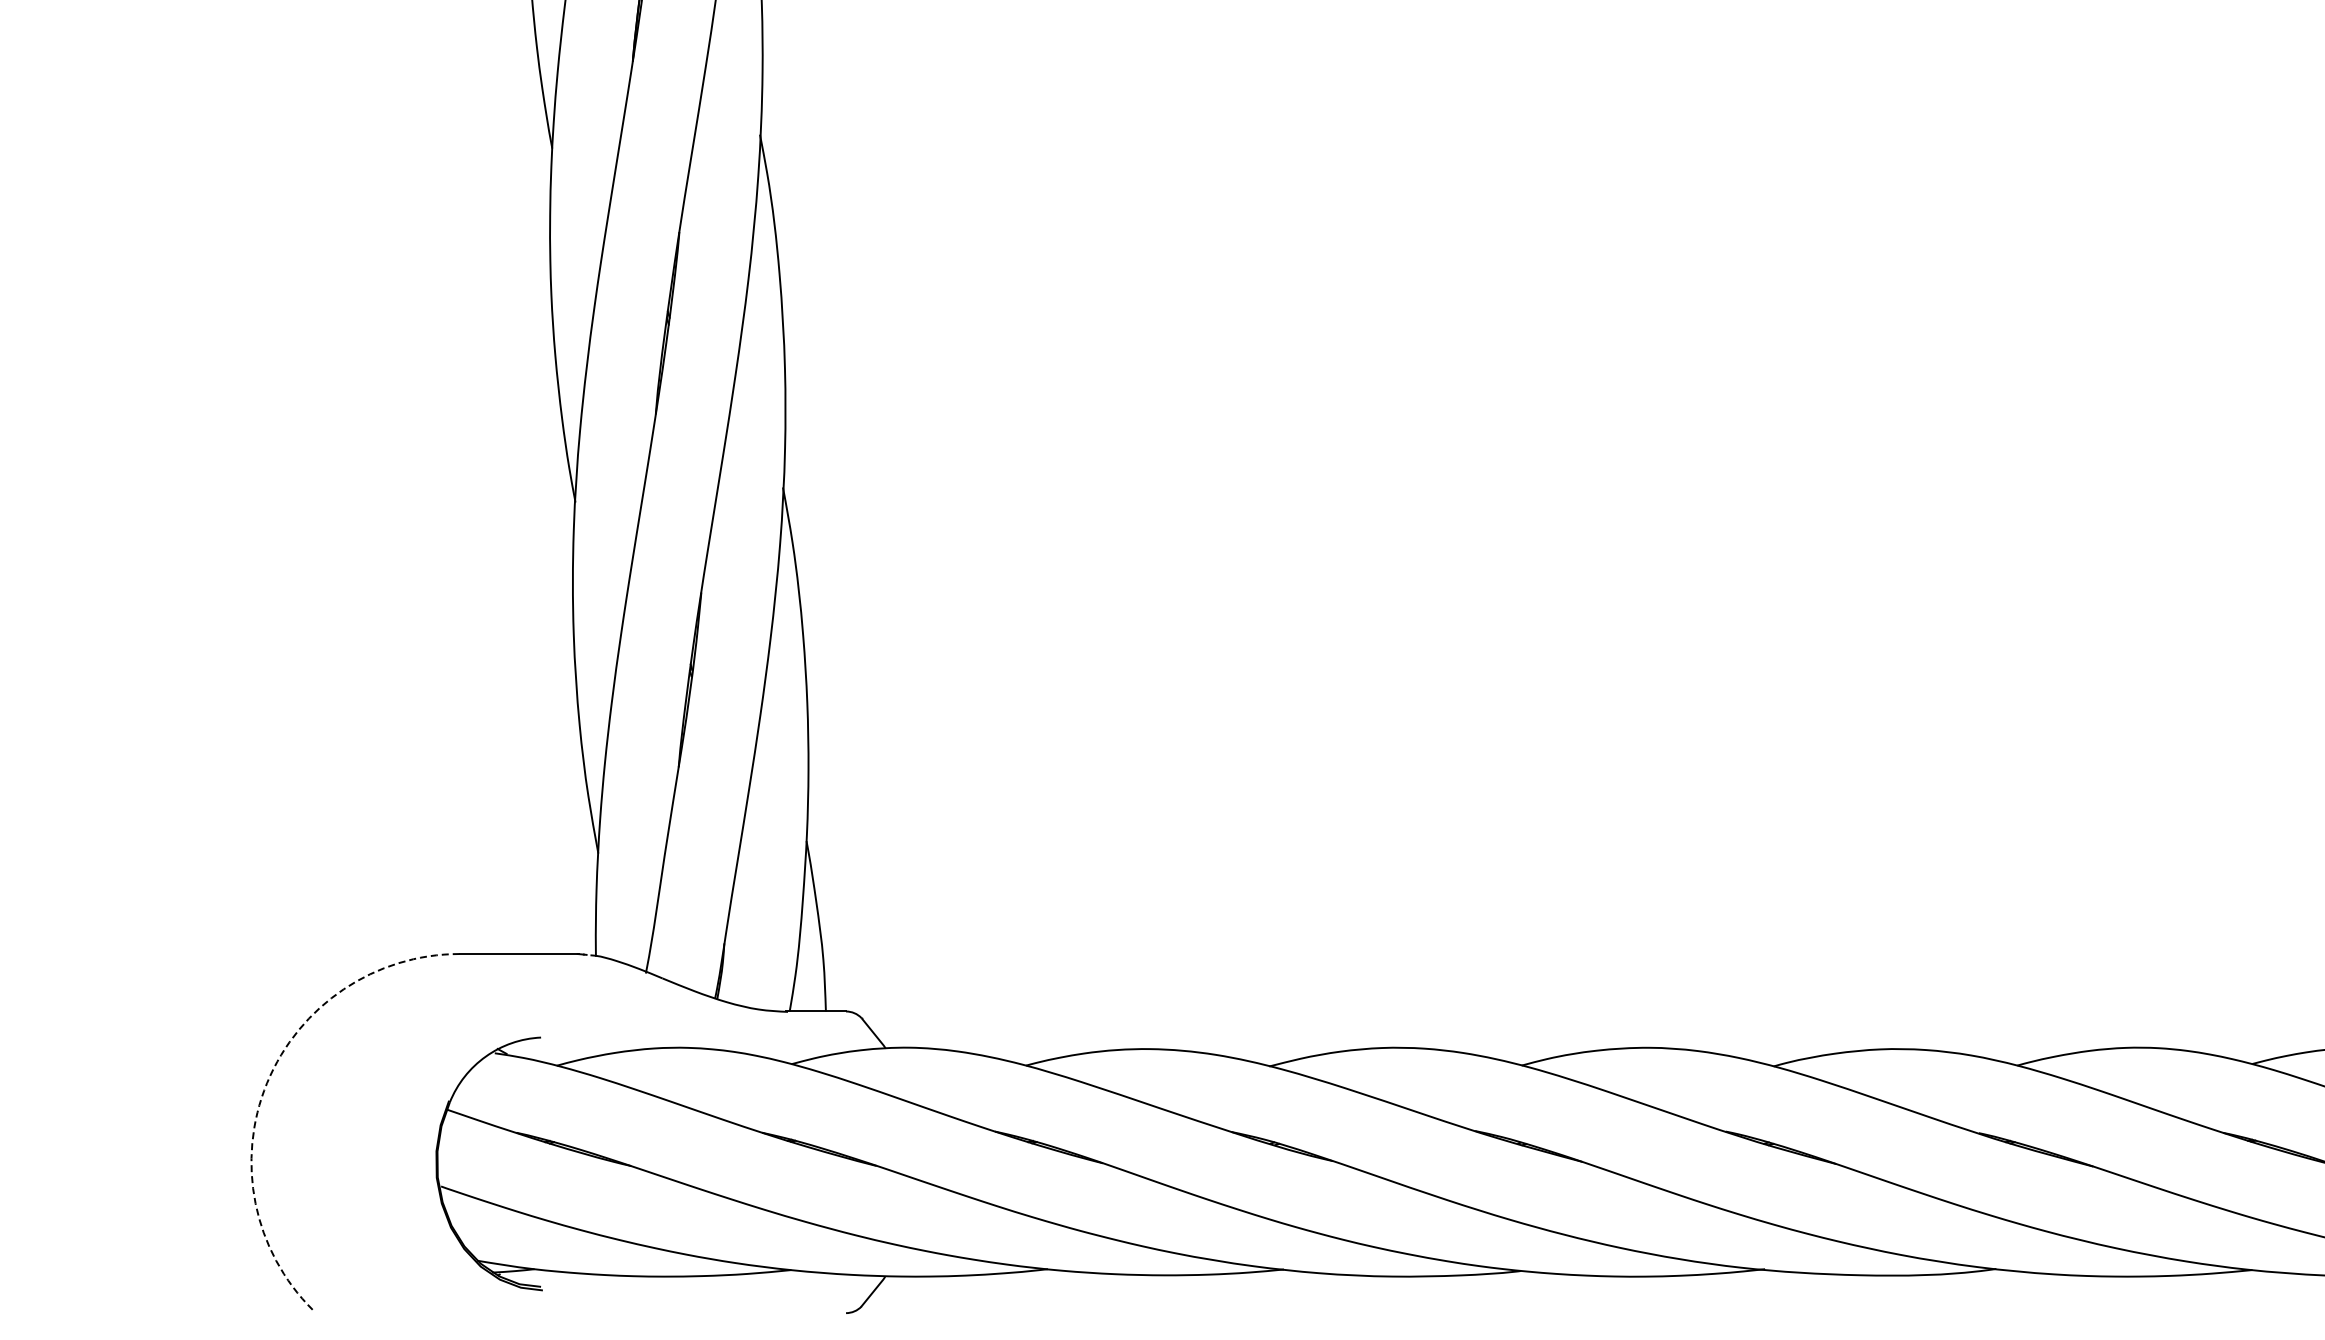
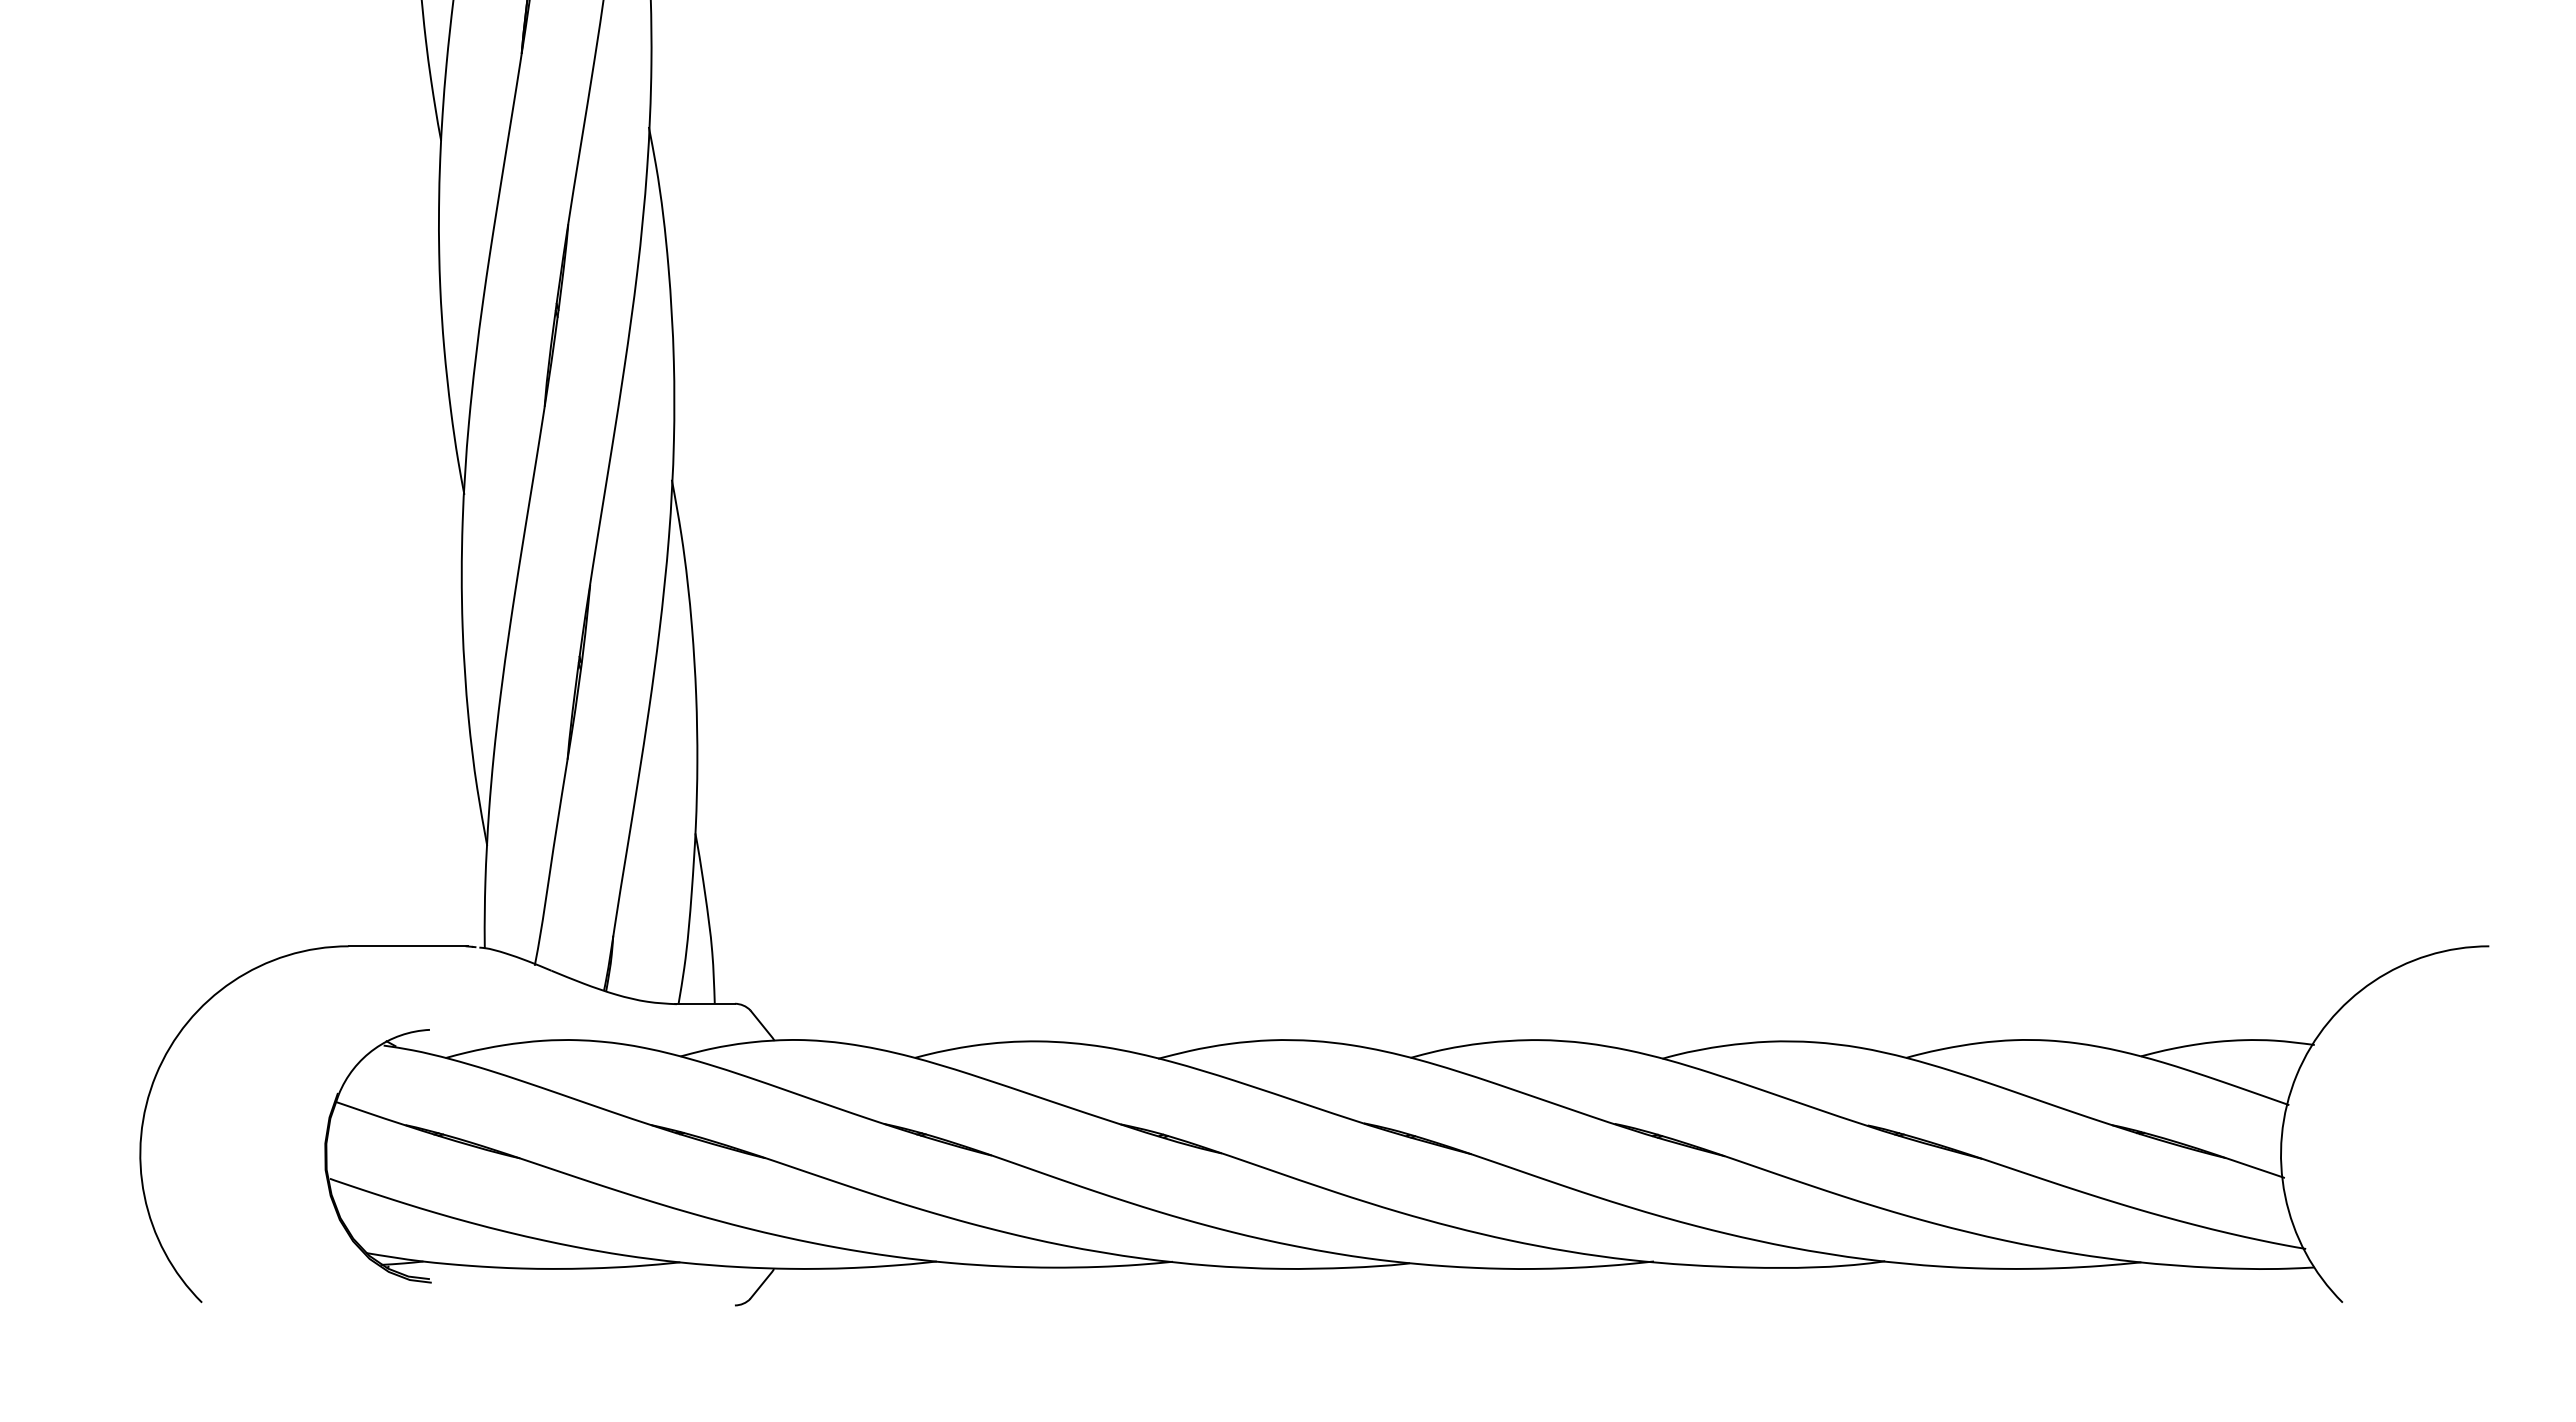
arc: (266, 1083) -> (155, 1075), dashed -> solid

